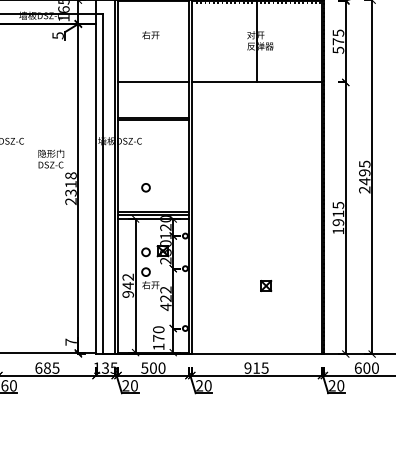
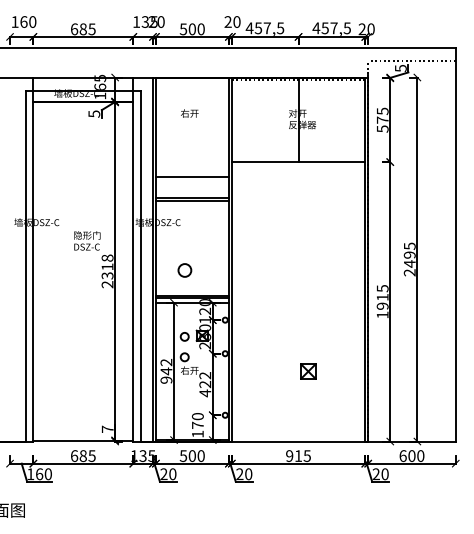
line: (152, 82) -> (191, 177), moved
circle: (145, 187) -> (184, 270), size x1.6
part: (266, 285) -> (308, 371), size x1.4

